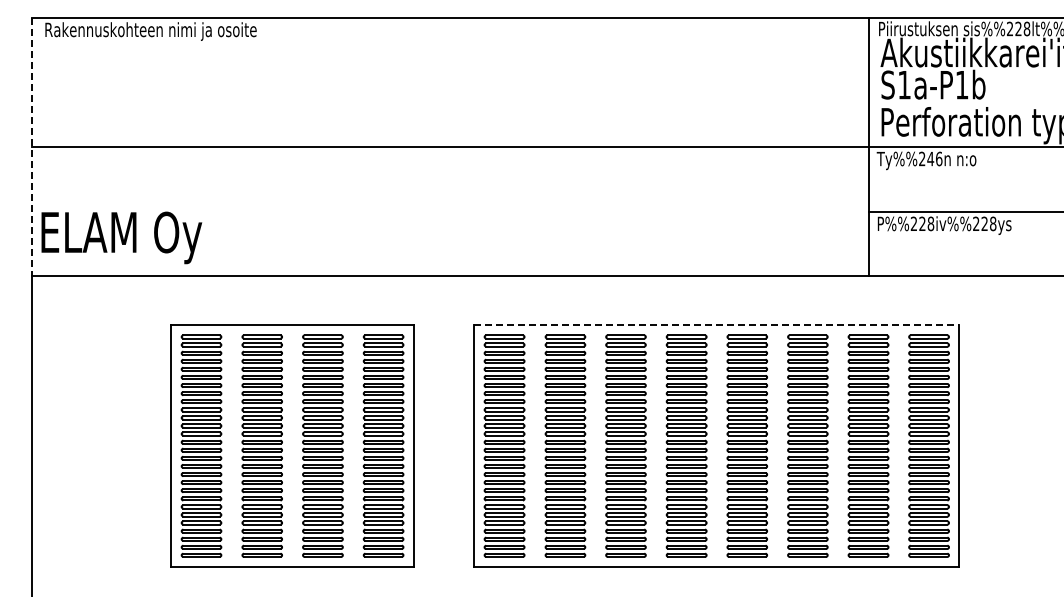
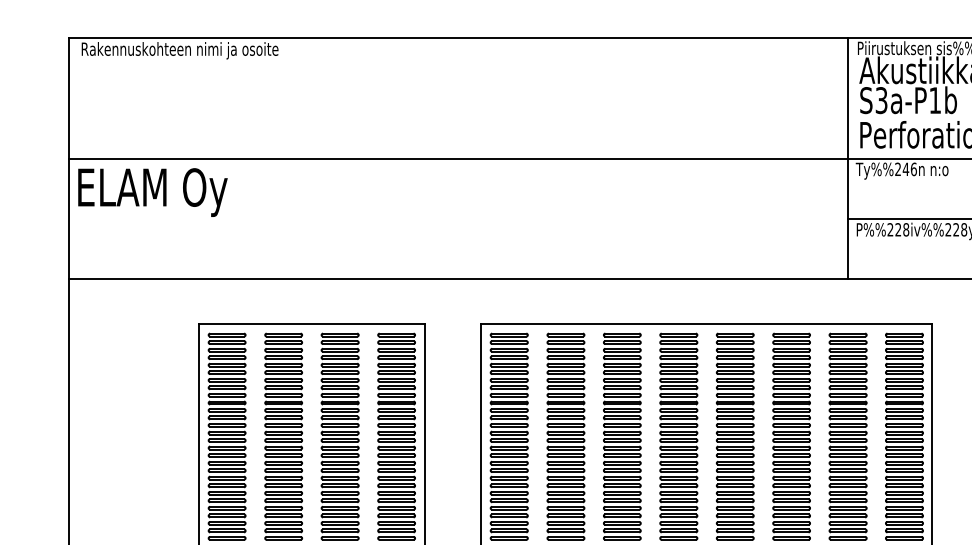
text: (904, 84) -> (881, 100), S1a-P1b -> S3a-P1b
line: (31, 147) -> (68, 158), dashed -> solid
text: (121, 237) -> (152, 192), moved
line: (717, 324) -> (707, 323), dashed -> solid

